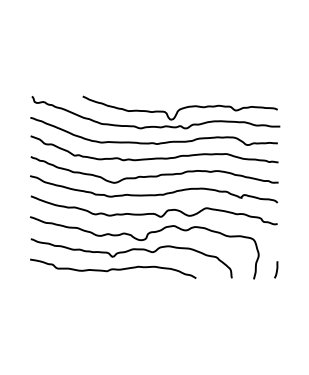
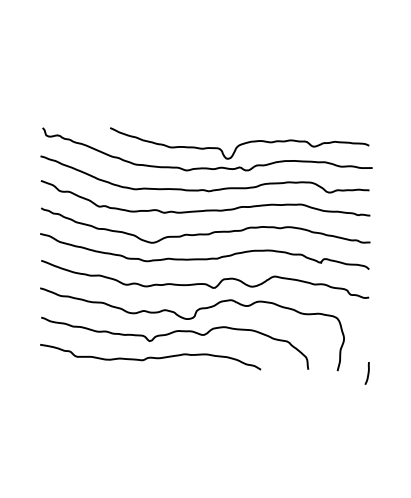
curve: (276, 269) -> (367, 373), moved

